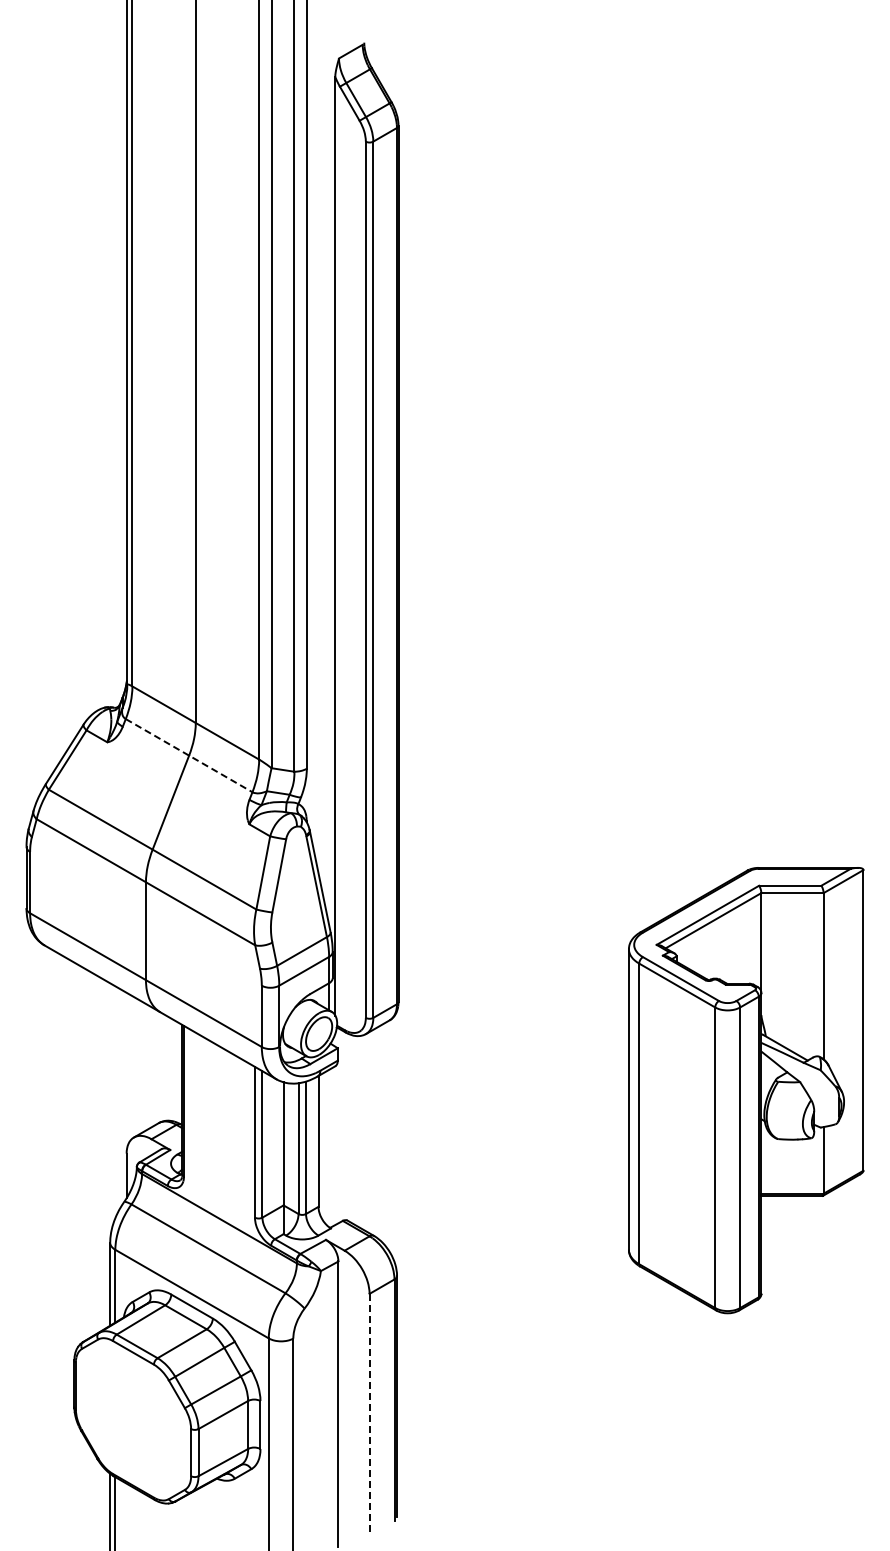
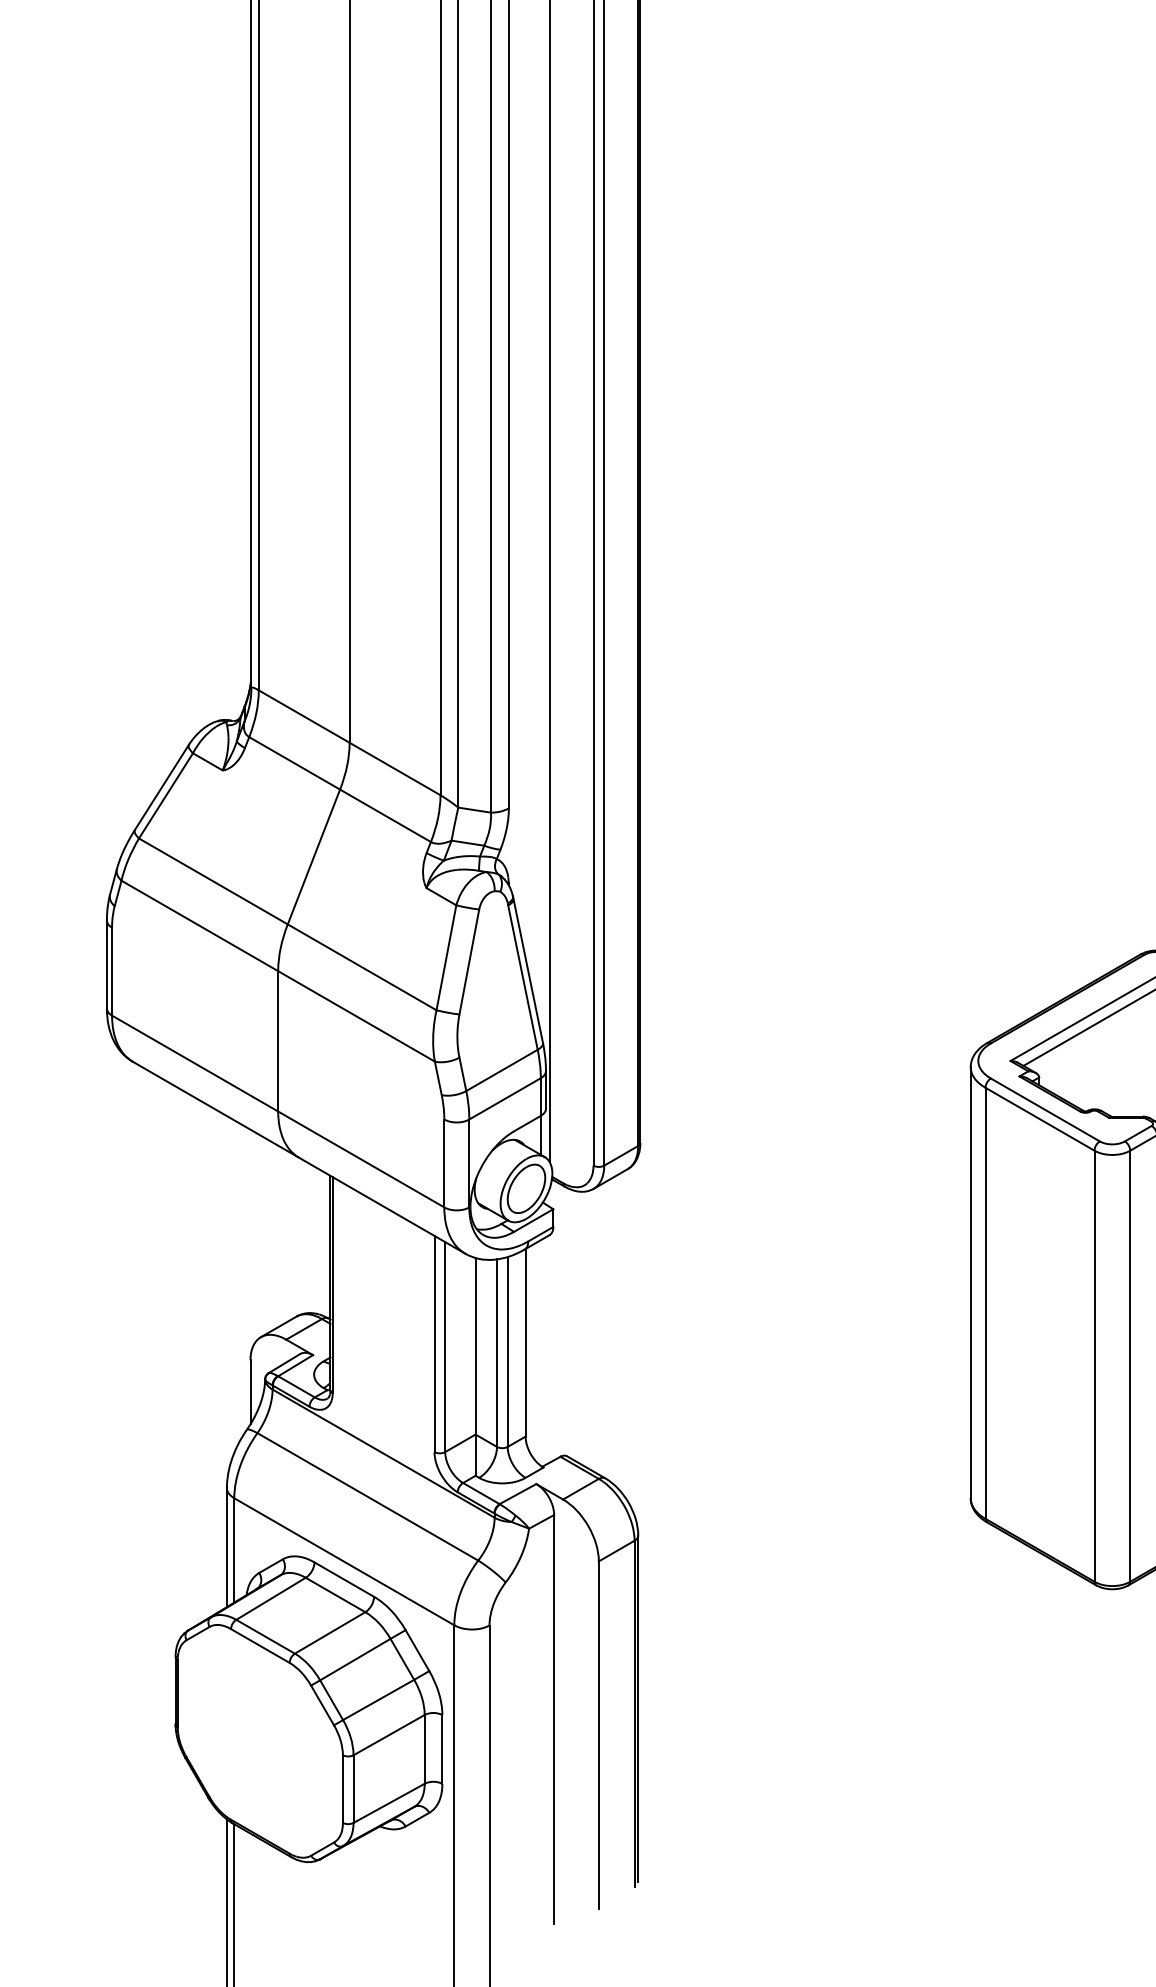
line: (189, 755) -> (340, 789), dashed -> solid
line: (369, 1415) -> (598, 1735), dashed -> solid

